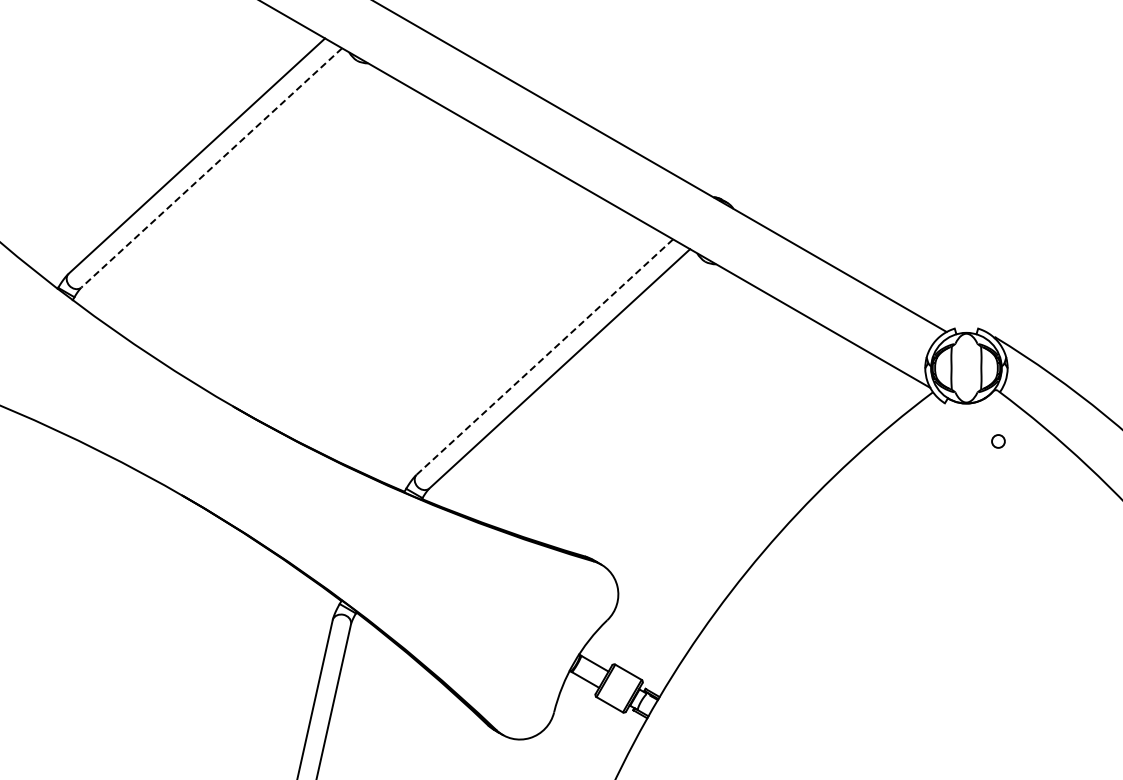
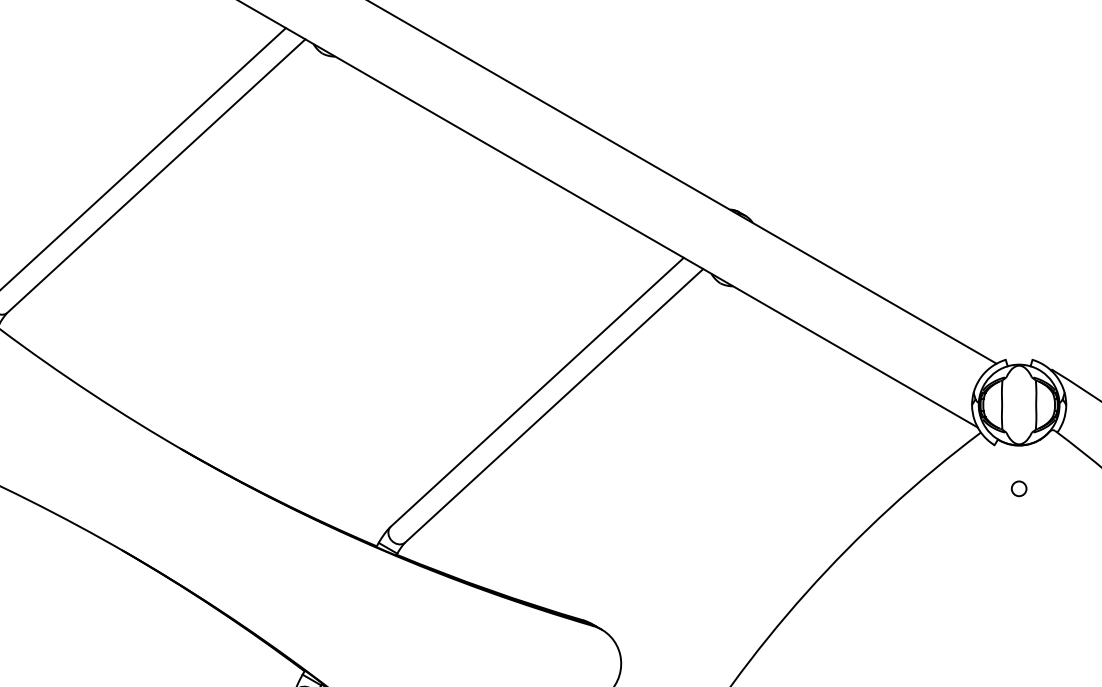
line: (211, 167) -> (156, 175), dashed -> solid
line: (544, 356) -> (536, 391), dashed -> solid
circle: (998, 441) -> (1019, 488), moved

